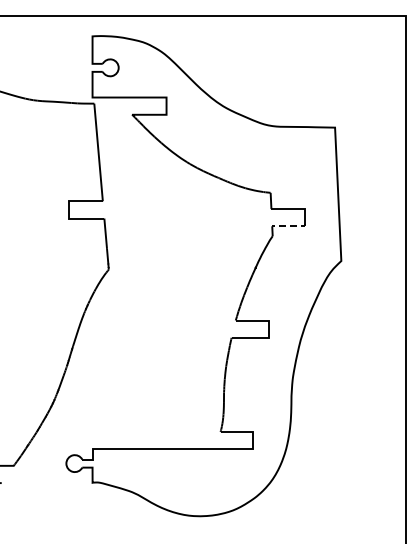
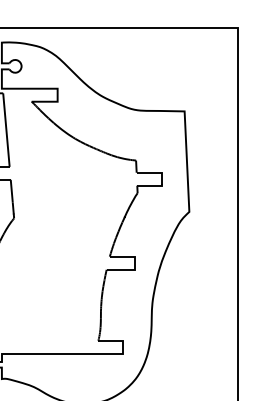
line: (290, 226) -> (151, 185), dashed -> solid

